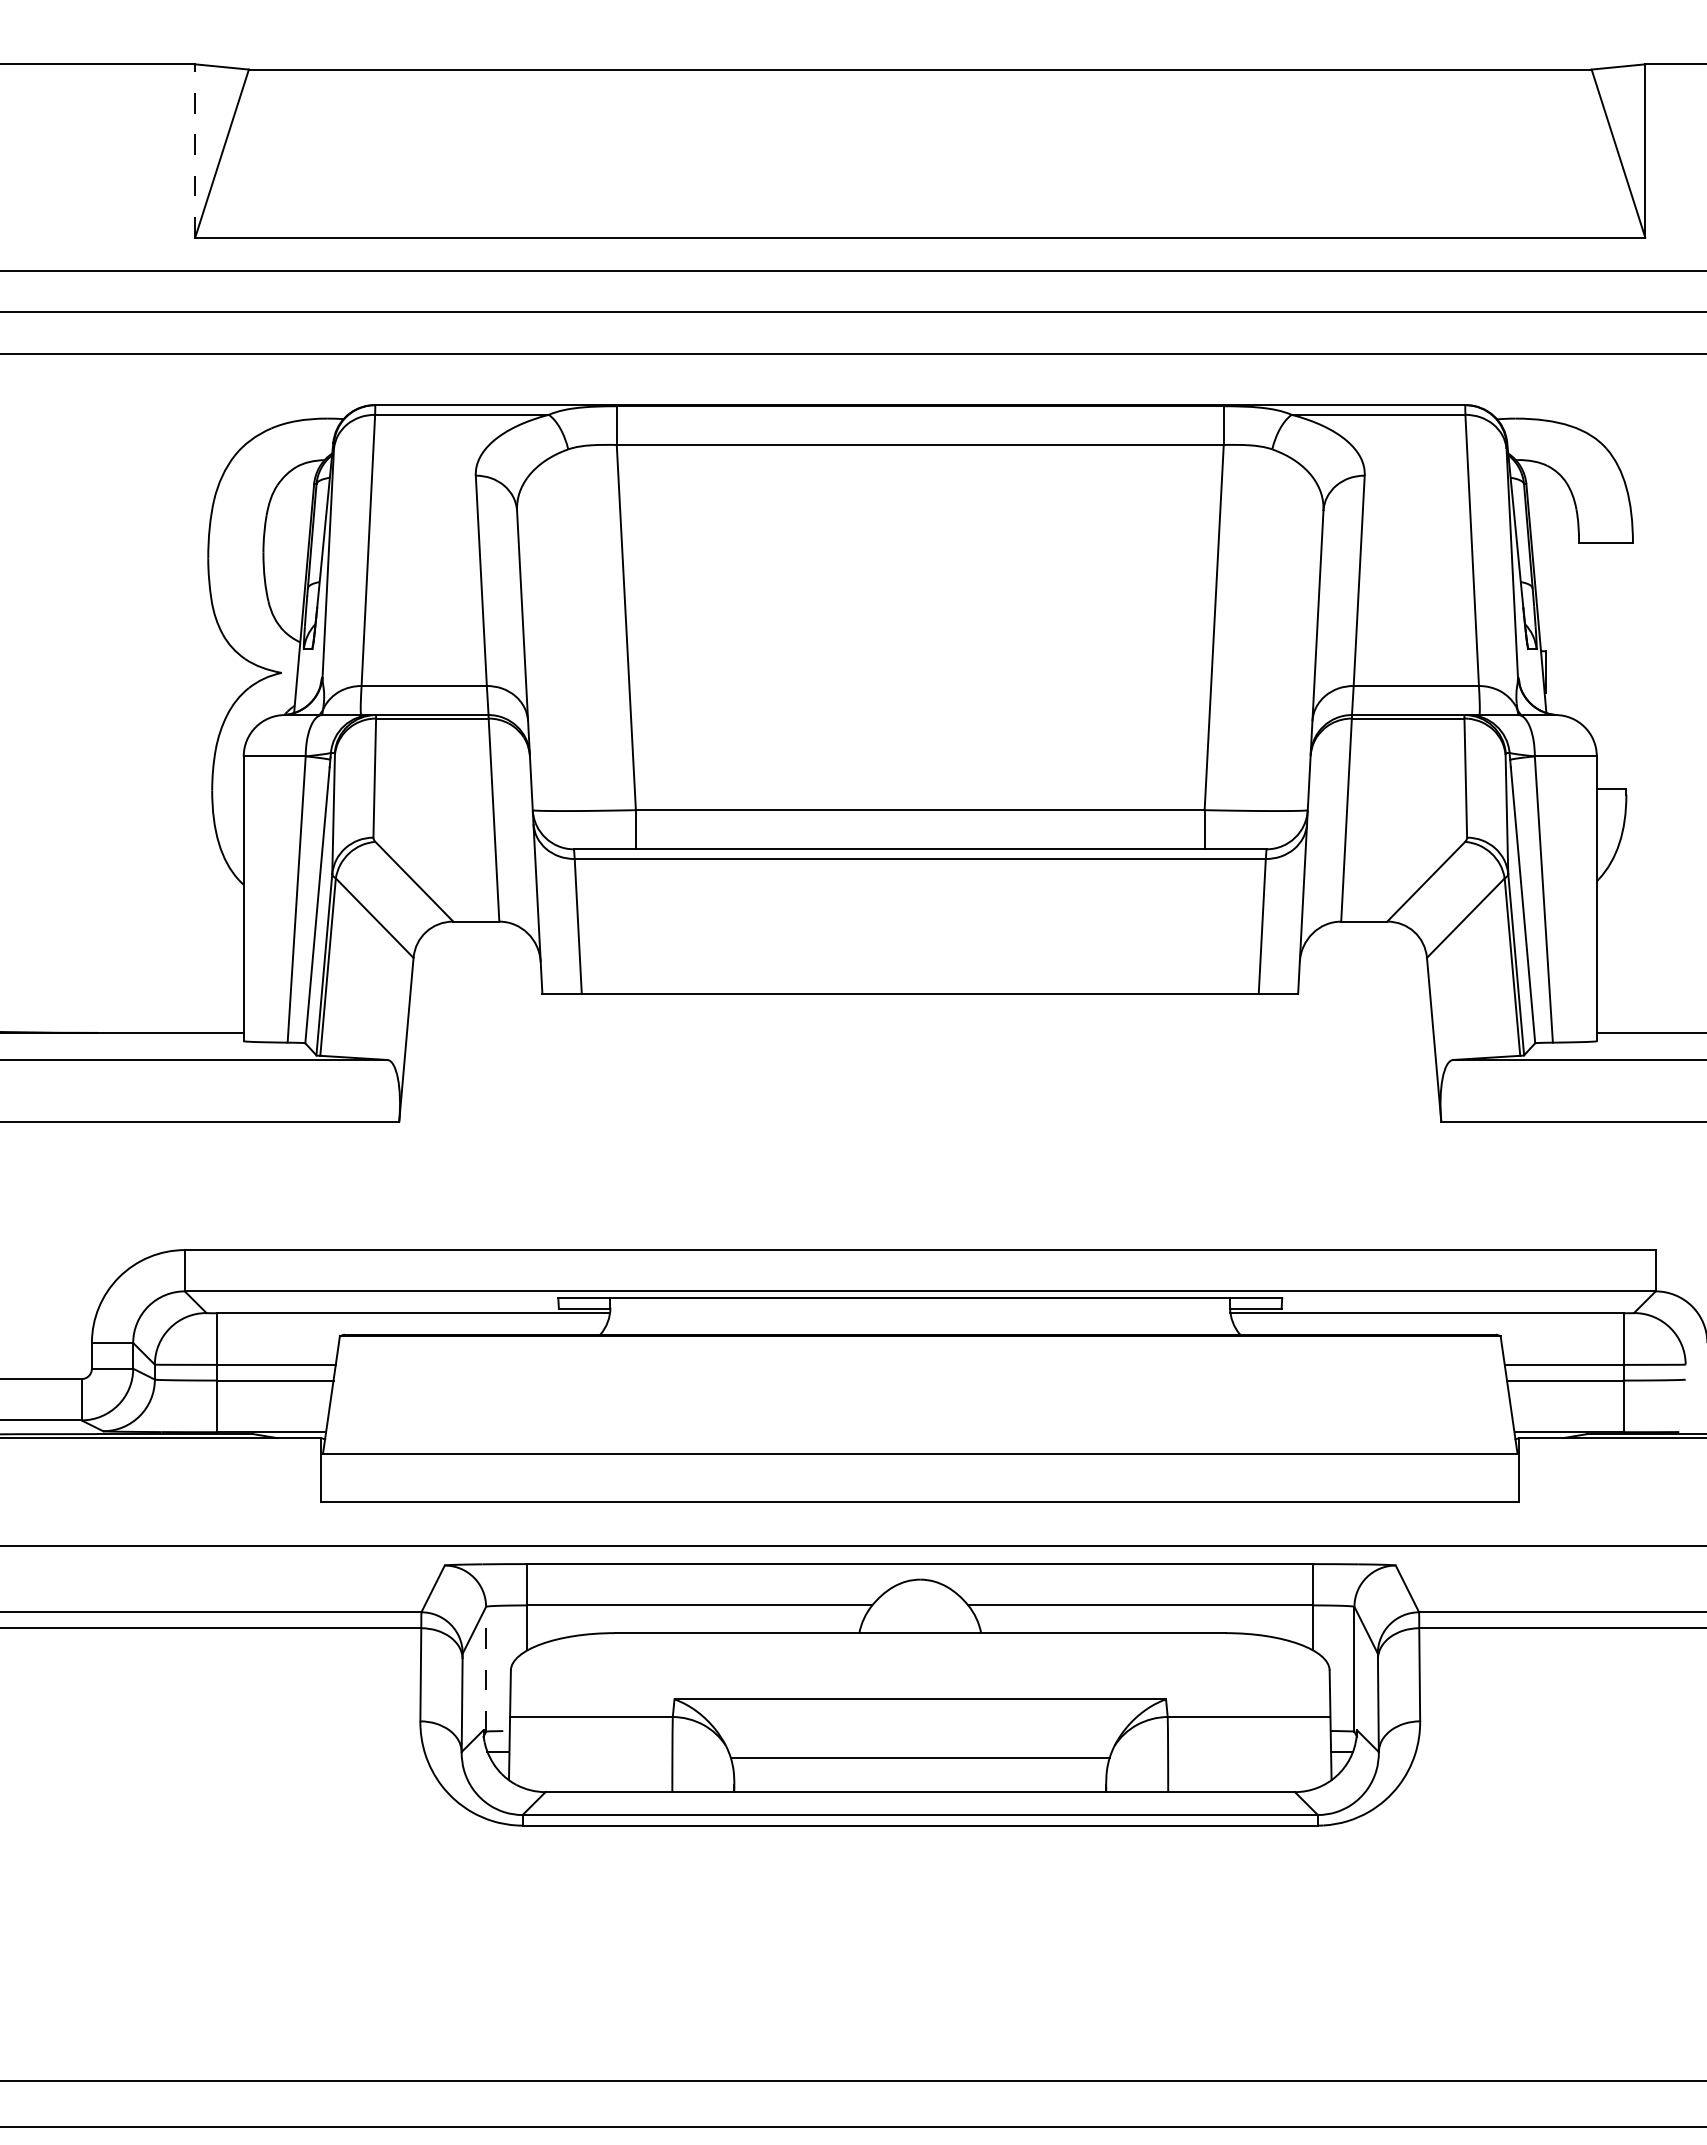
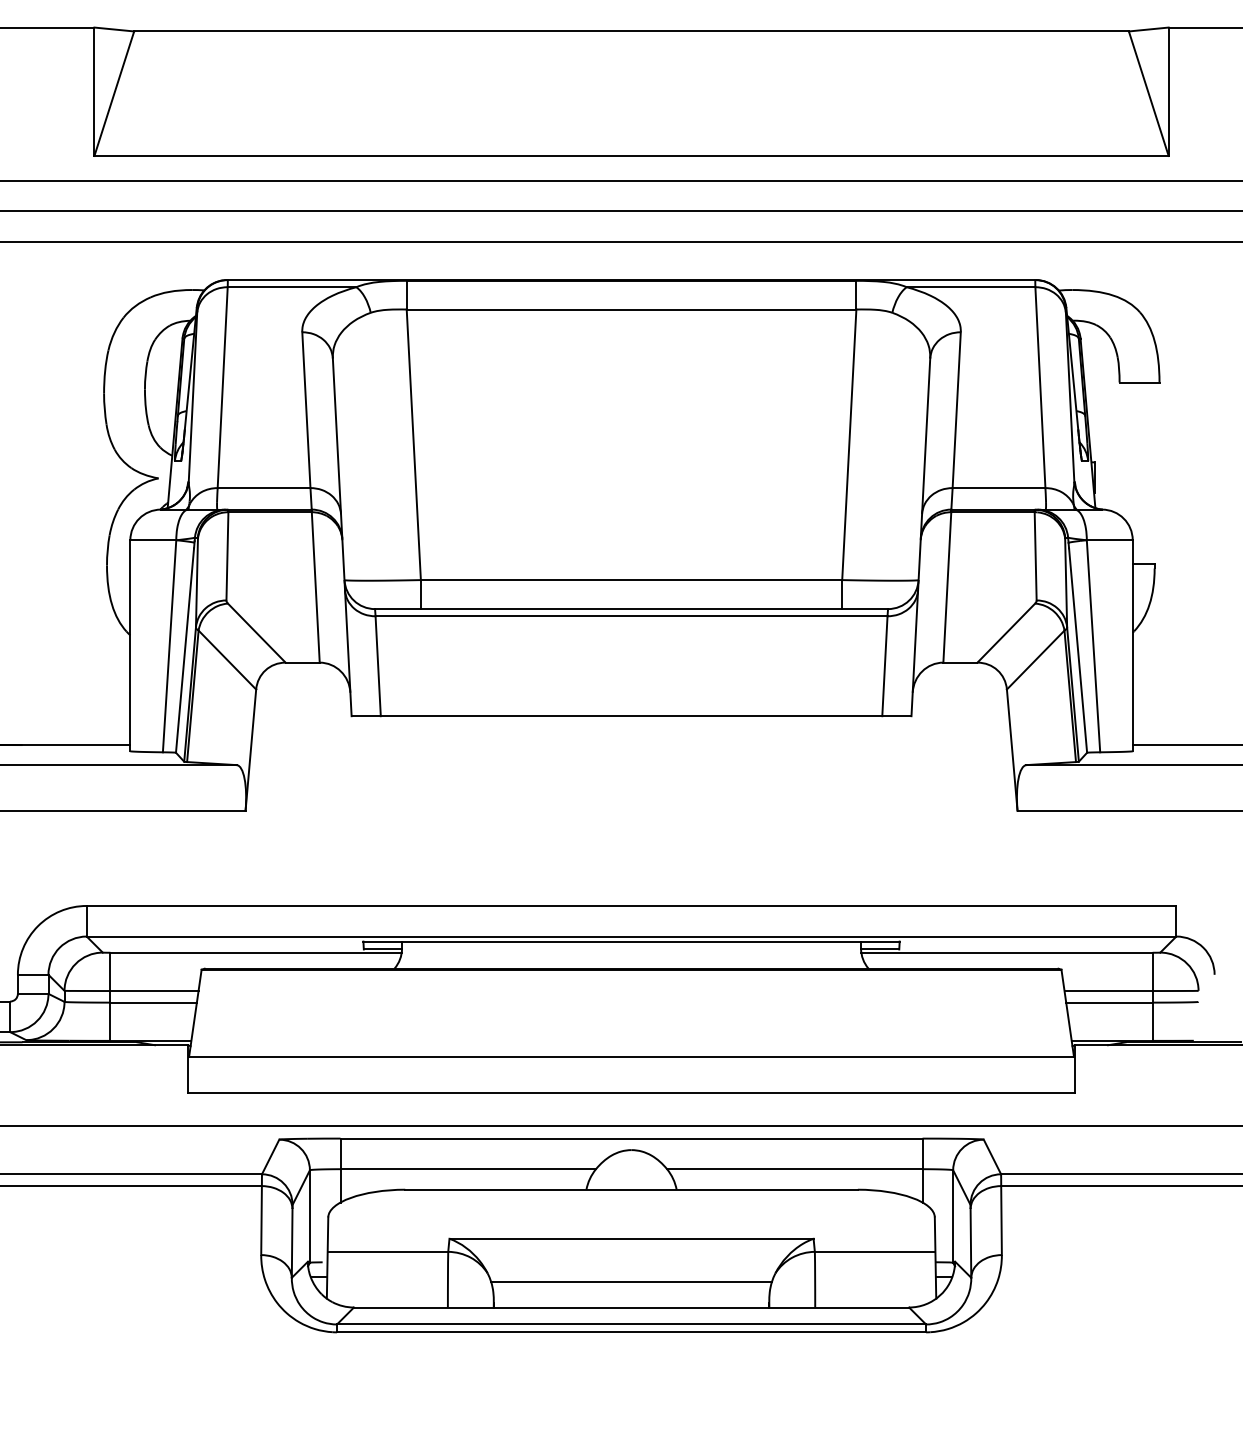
line: (195, 151) -> (94, 92), dashed -> solid
line: (486, 1668) -> (310, 1215), dashed -> solid

